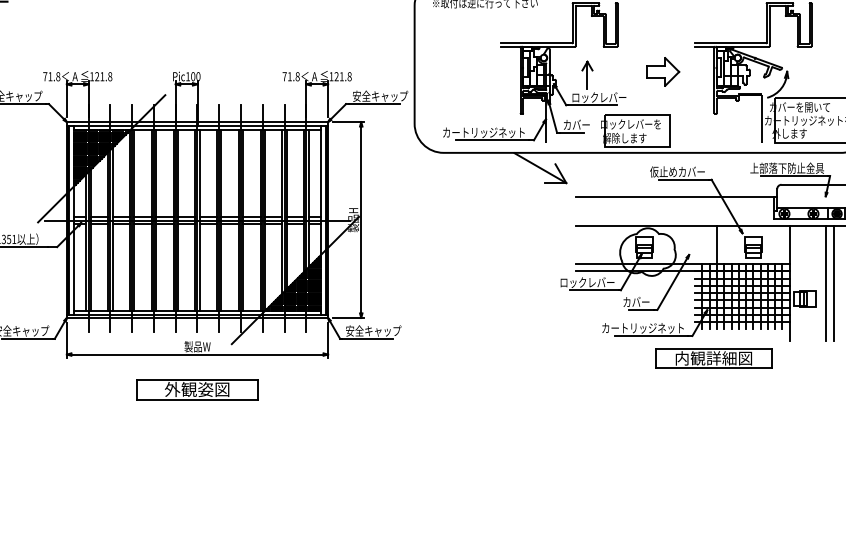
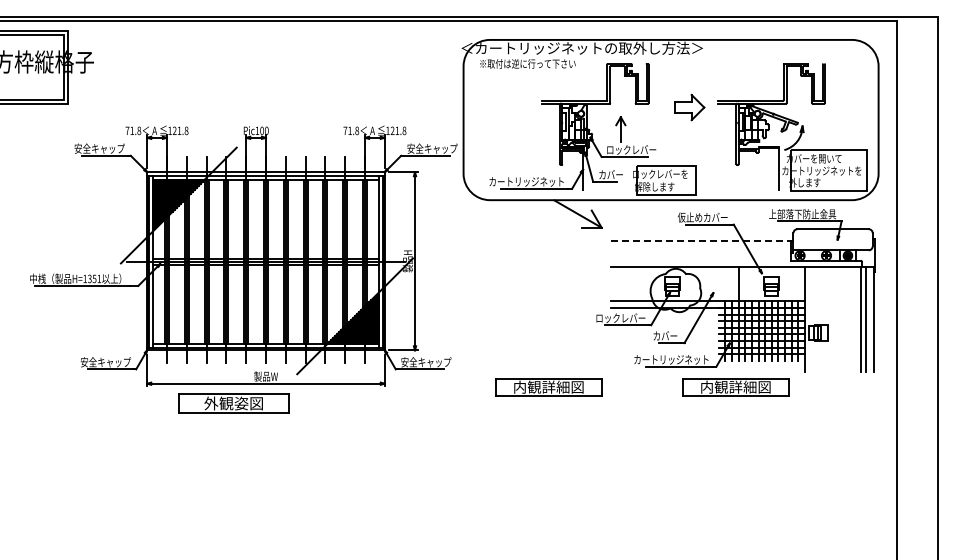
part: (662, 71) -> (689, 107), moved
line: (676, 197) -> (701, 240), solid -> dashed
line: (826, 282) -> (838, 318), removed
line: (833, 282) -> (844, 318), removed
part: (507, 358) -> (548, 387), added
part: (196, 389) -> (233, 403), moved

